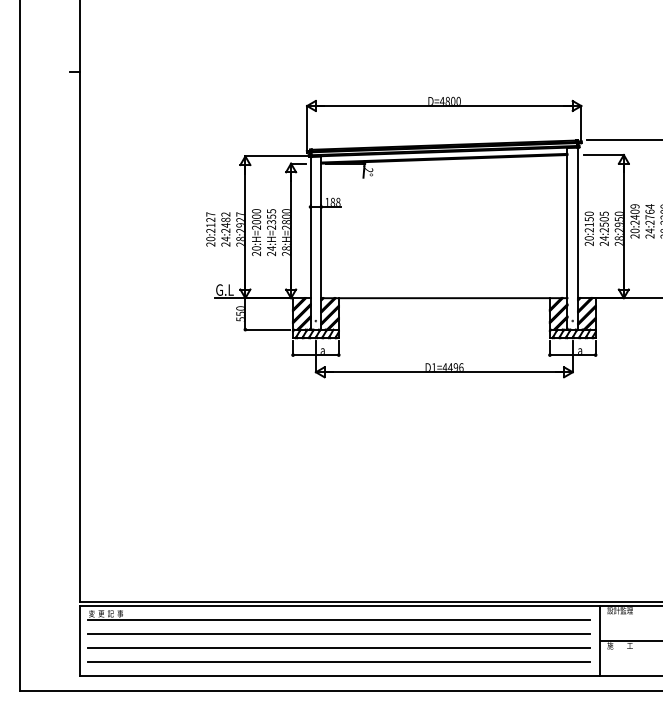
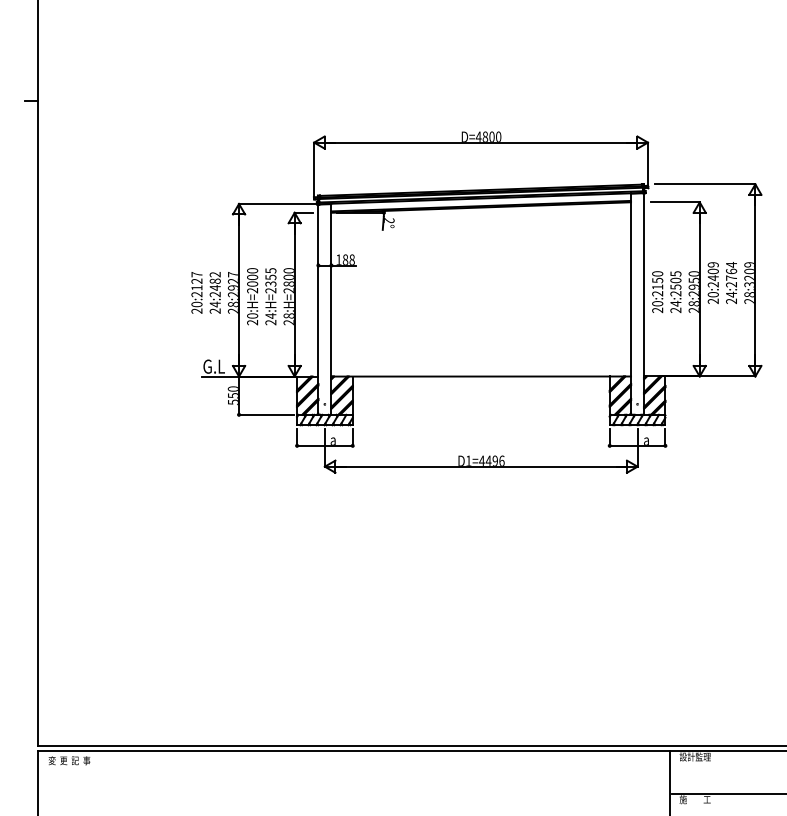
line: (338, 619) -> (352, 767), removed
line: (338, 633) -> (352, 784), removed
line: (338, 647) -> (352, 801), removed

